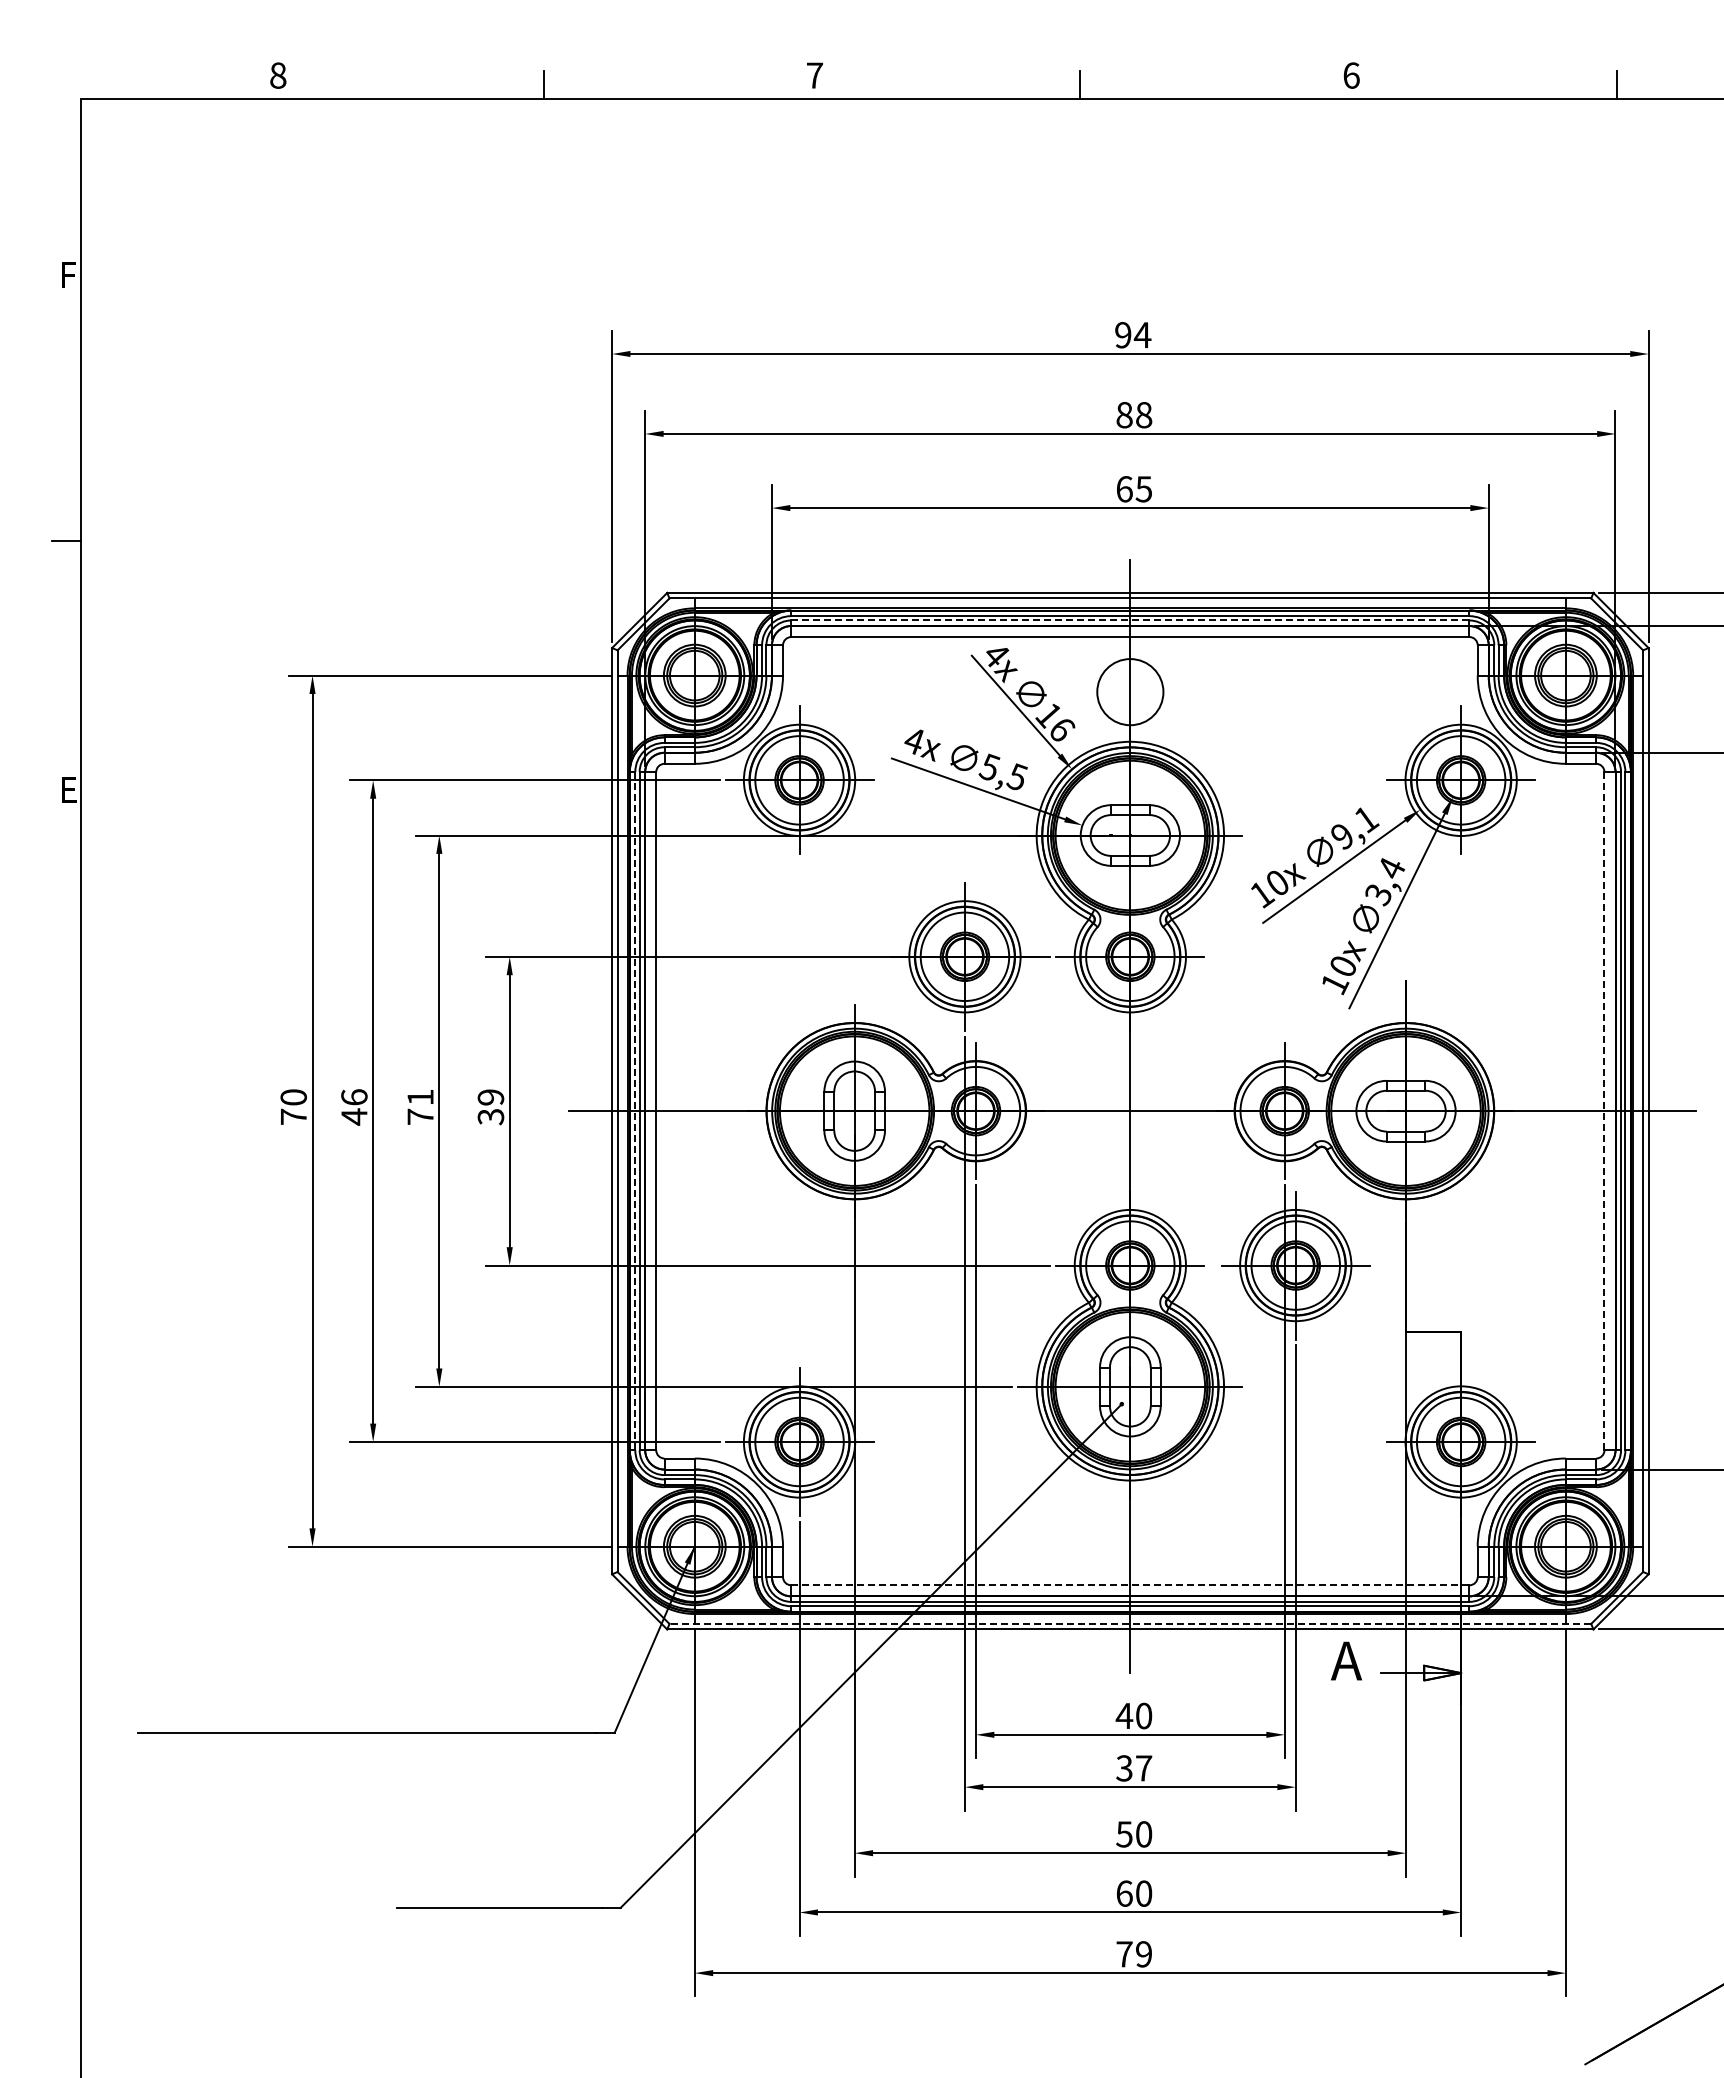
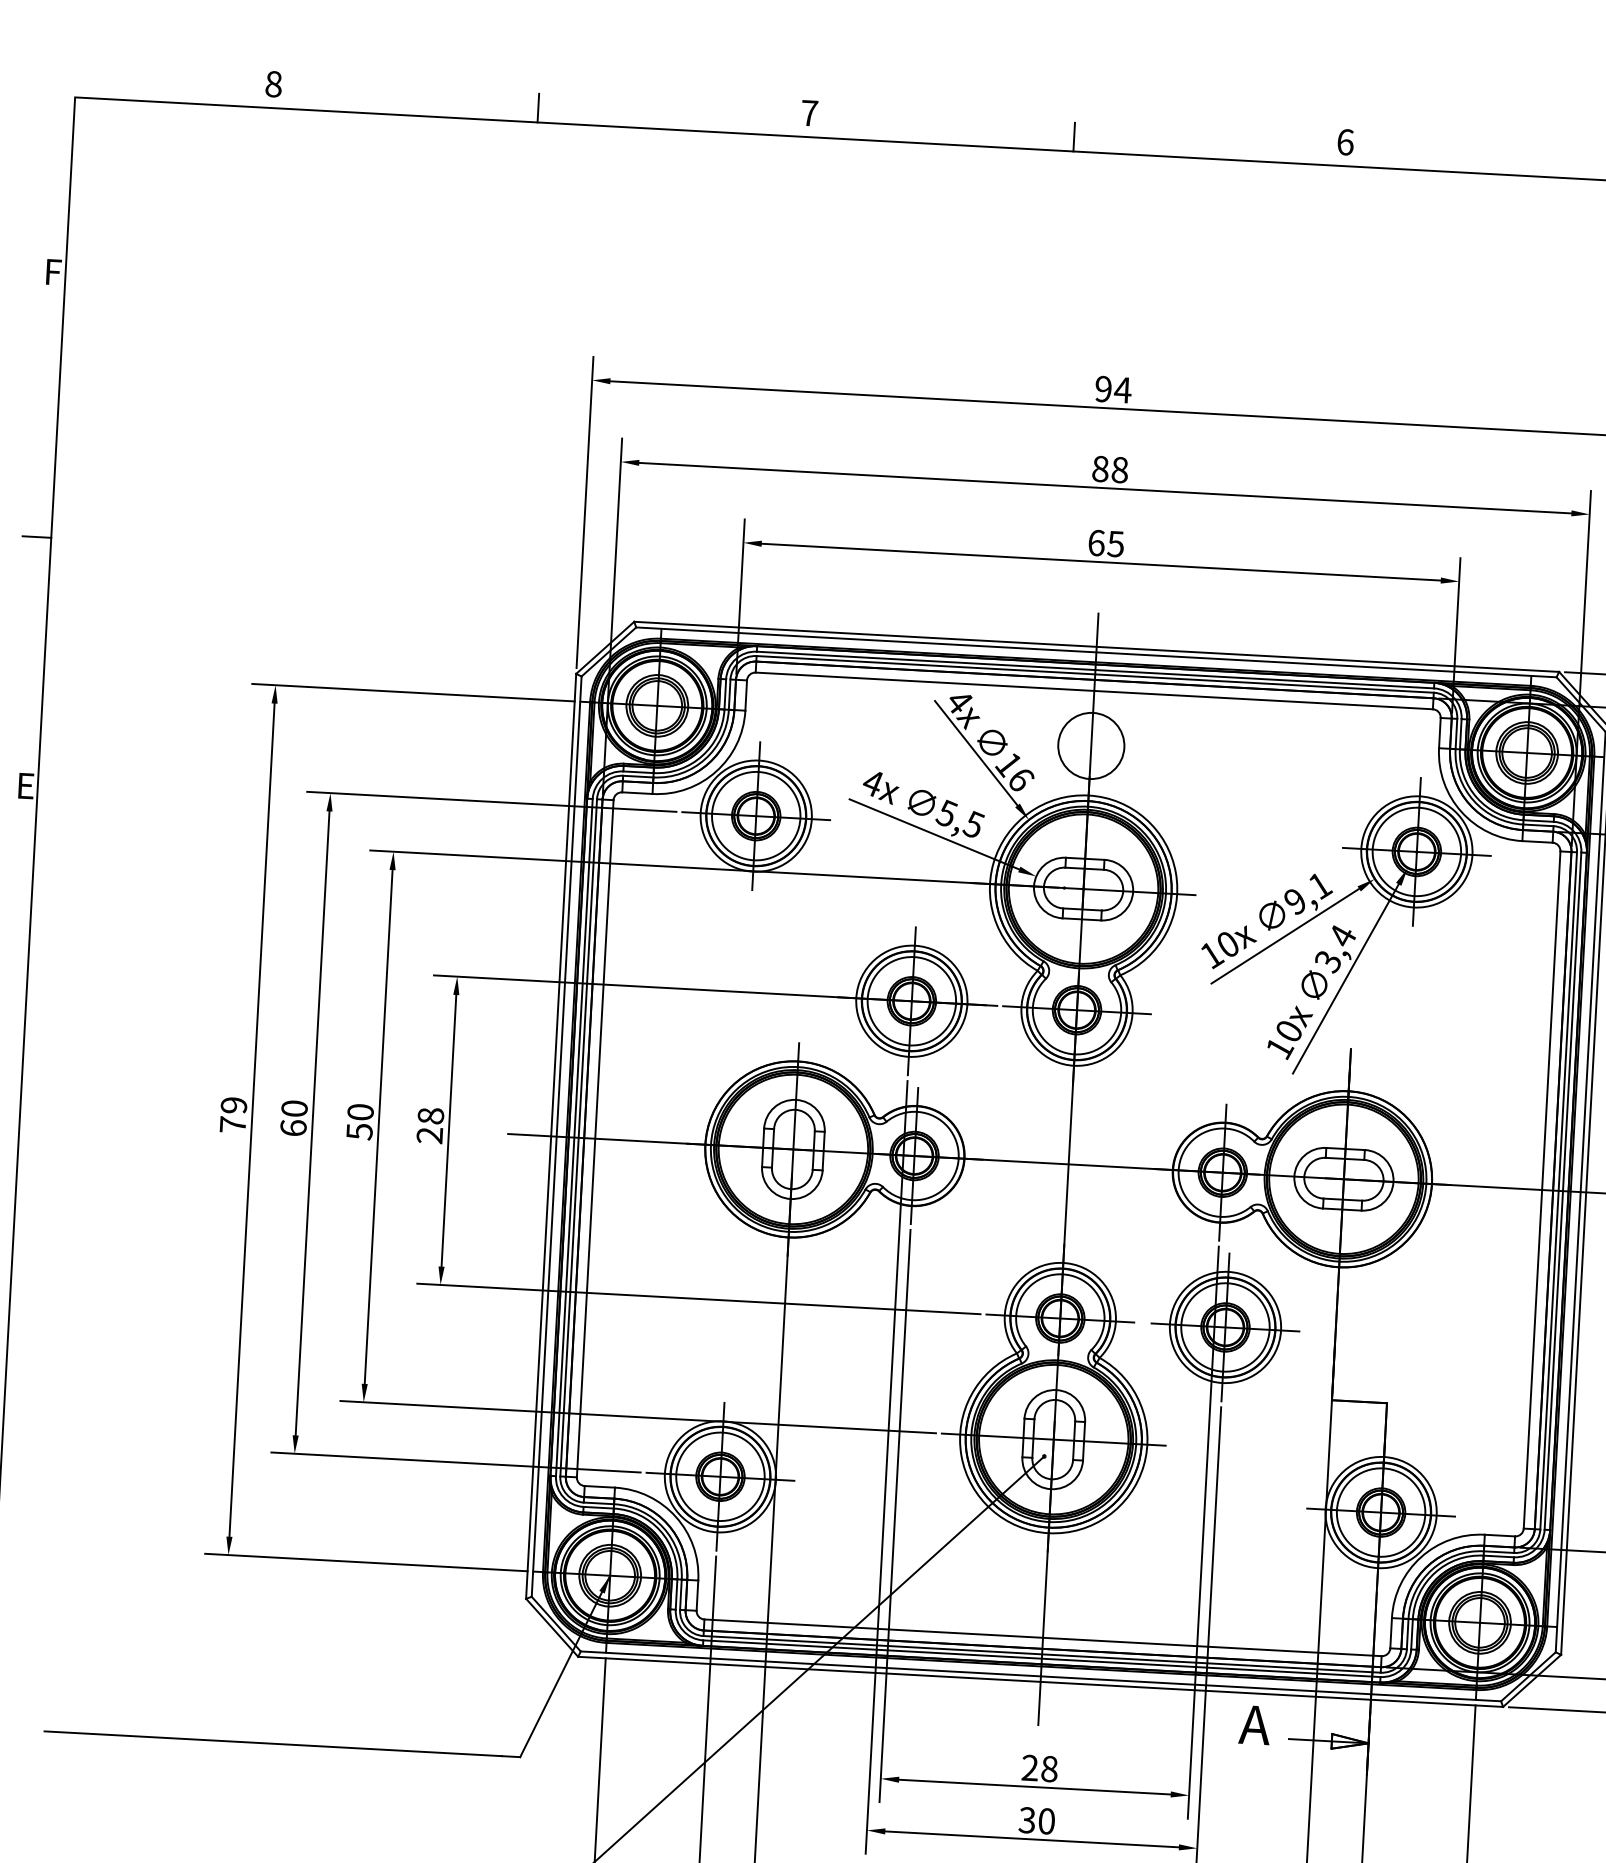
line: (1129, 620) -> (1094, 674), dashed -> solid
text: (293, 1097) -> (233, 1105), 70 -> 79
text: (354, 1107) -> (294, 1118), 46 -> 60
text: (420, 1107) -> (360, 1122), 71 -> 50
text: (490, 1107) -> (429, 1126), 39 -> 28
line: (635, 1110) -> (574, 1136), dashed -> solid
line: (1604, 1111) -> (1542, 1190), dashed -> solid
line: (1129, 1585) -> (1042, 1637), dashed -> solid
line: (1130, 1623) -> (1041, 1675), dashed -> solid
text: (1133, 1715) -> (1039, 1767), 40 -> 28
text: (1144, 1768) -> (1047, 1821), 37 -> 30

